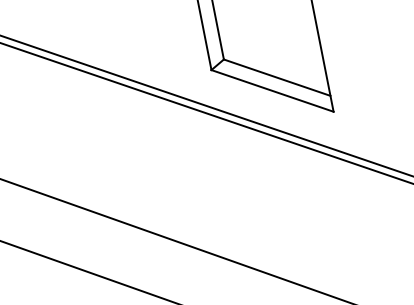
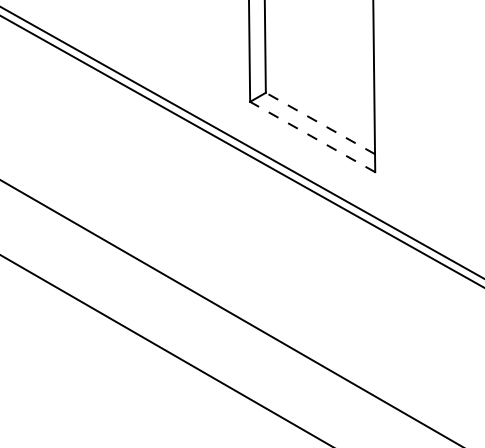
line: (277, 77) -> (320, 123), solid -> dashed
line: (272, 91) -> (312, 137), solid -> dashed

